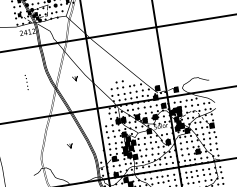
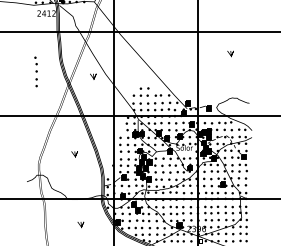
line: (186, 41) -> (230, 53), added
part: (26, 82) -> (35, 71), size x1.67

